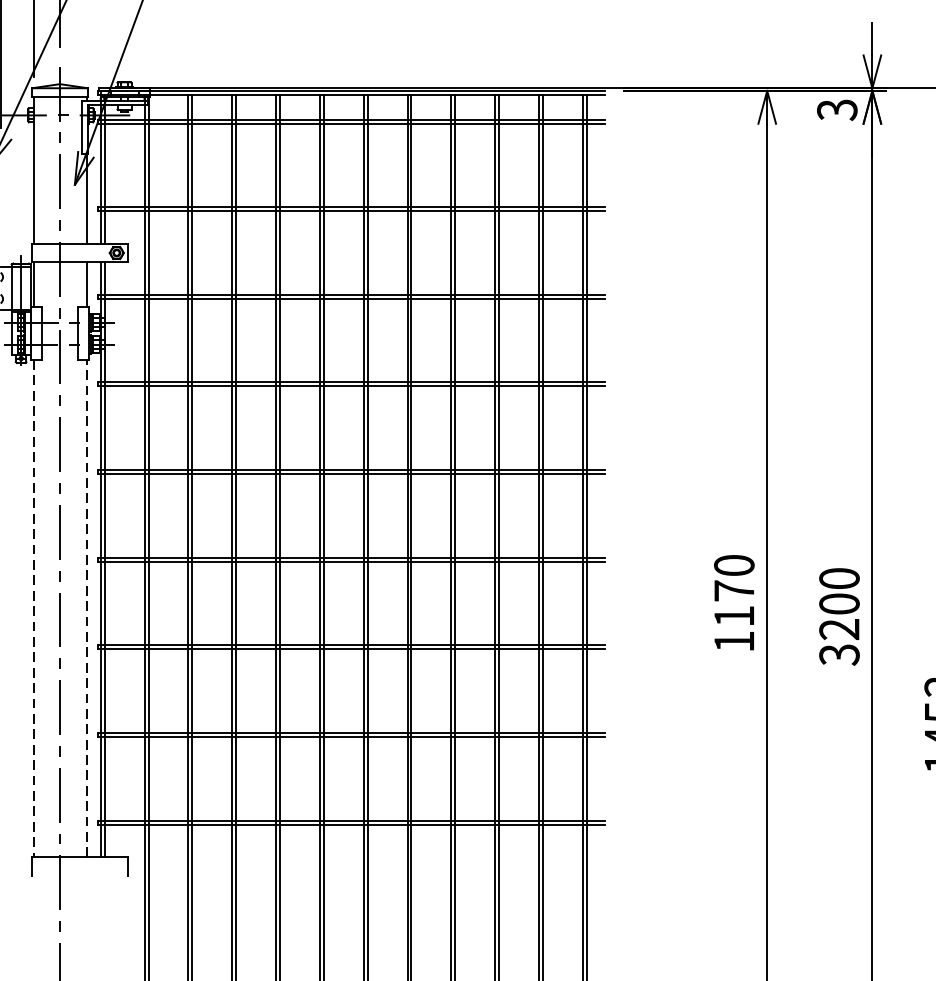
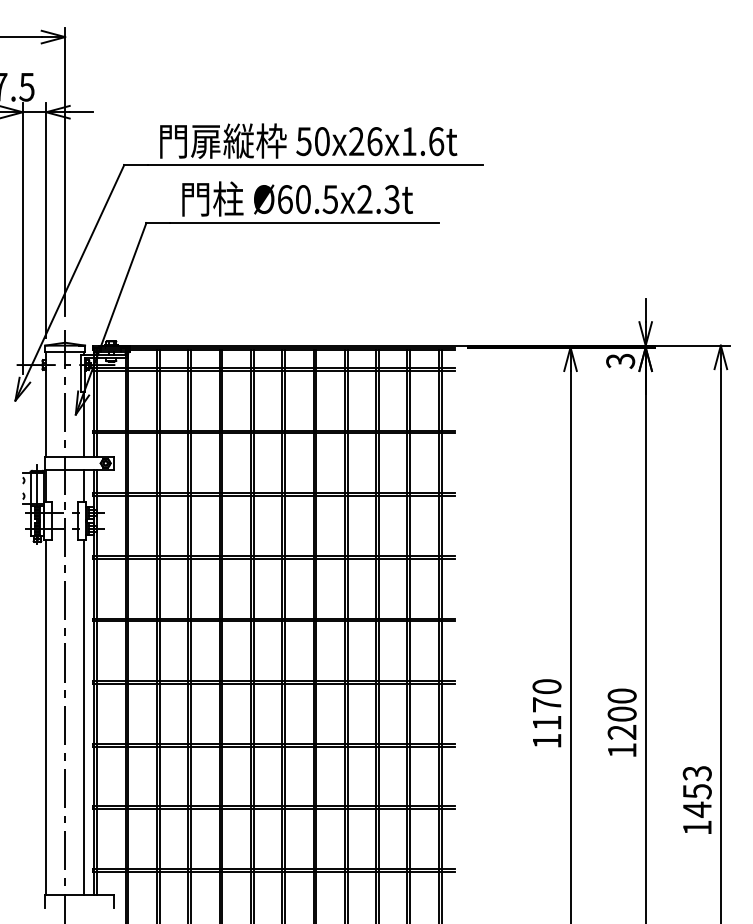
line: (33, 608) -> (46, 717), dashed -> solid
line: (87, 608) -> (84, 717), dashed -> solid
text: (838, 654) -> (621, 750), 3200 -> 1200

